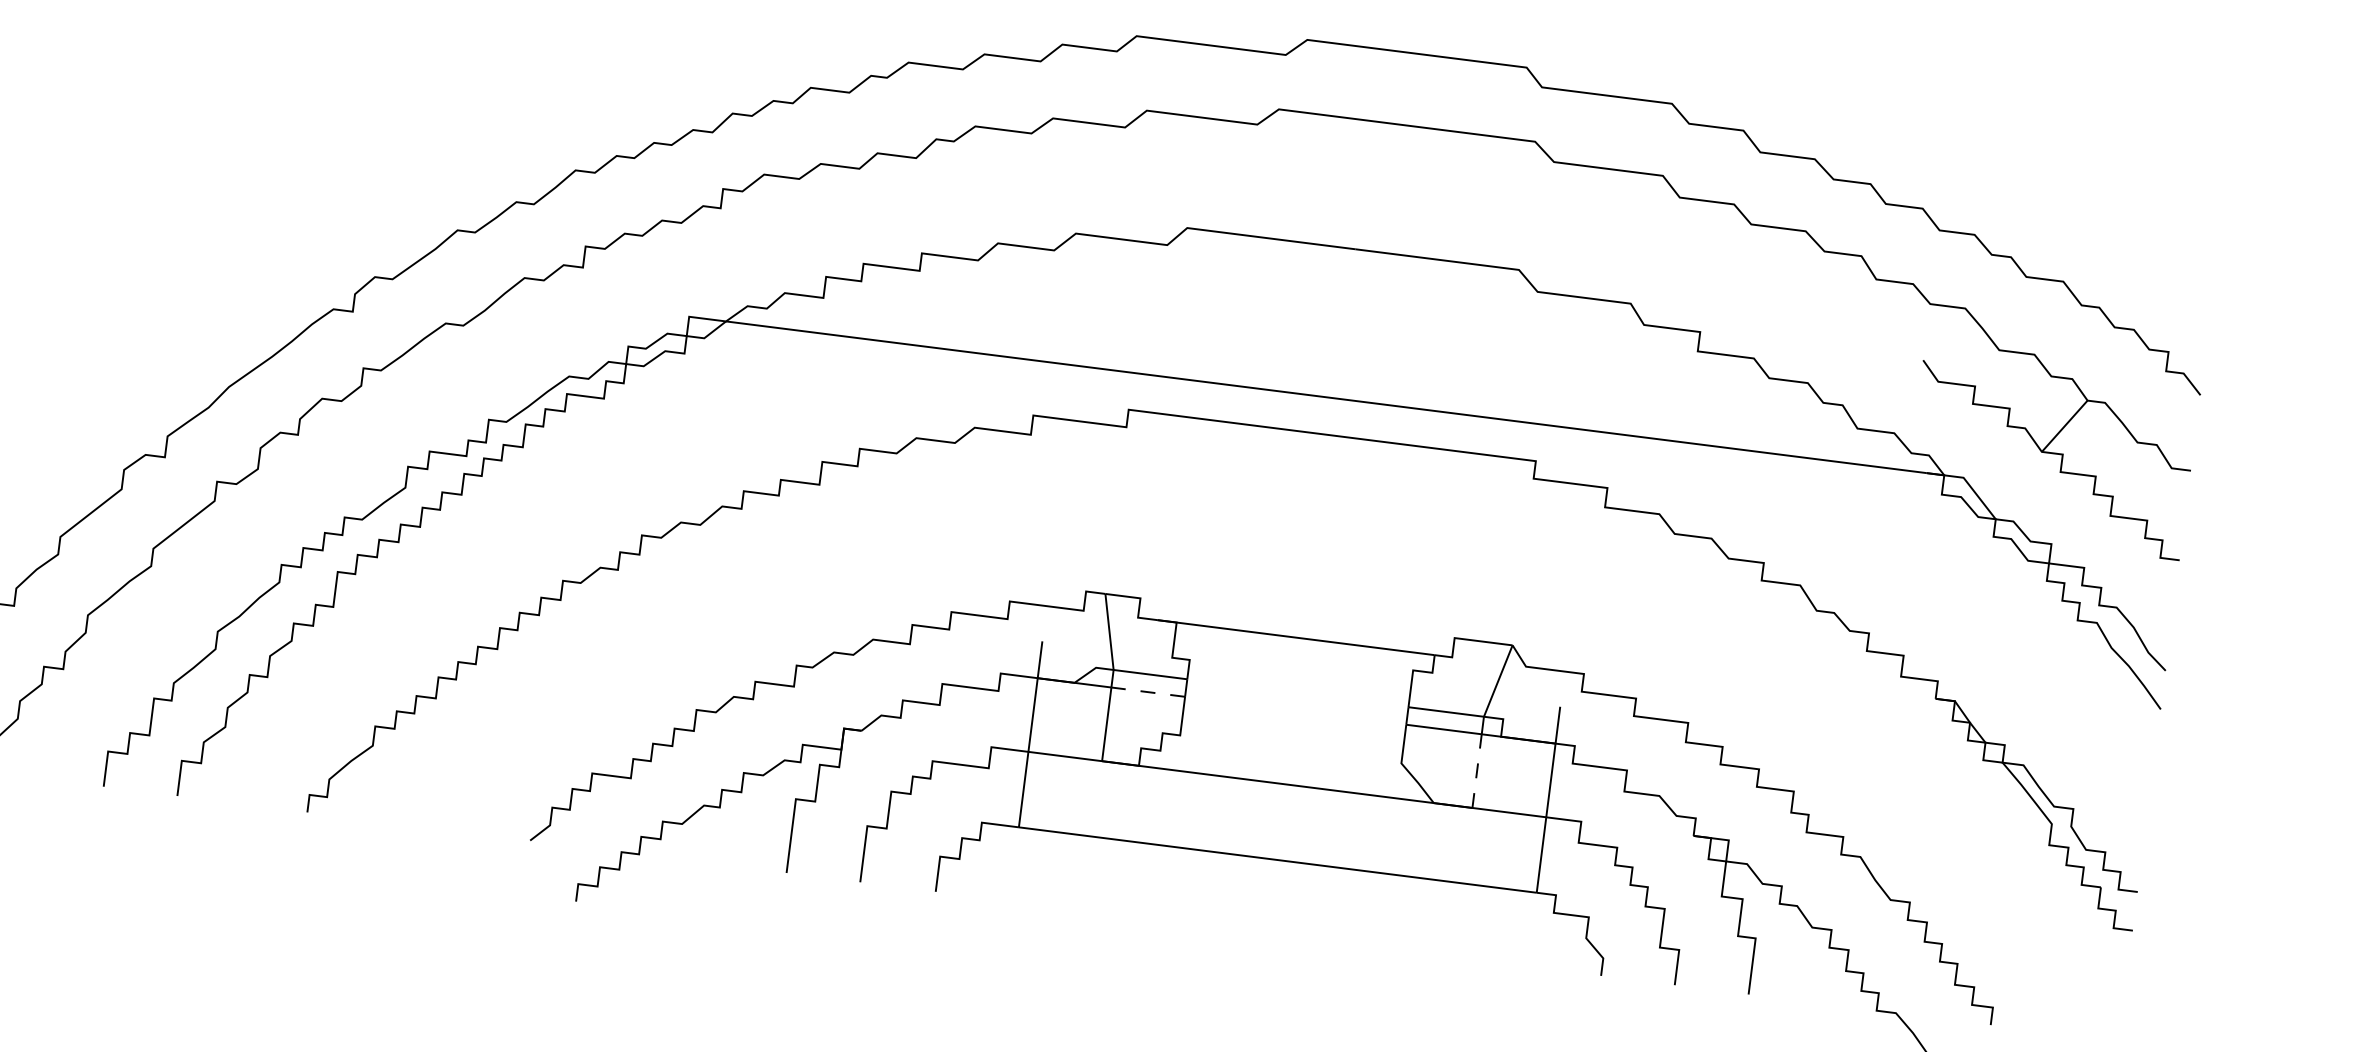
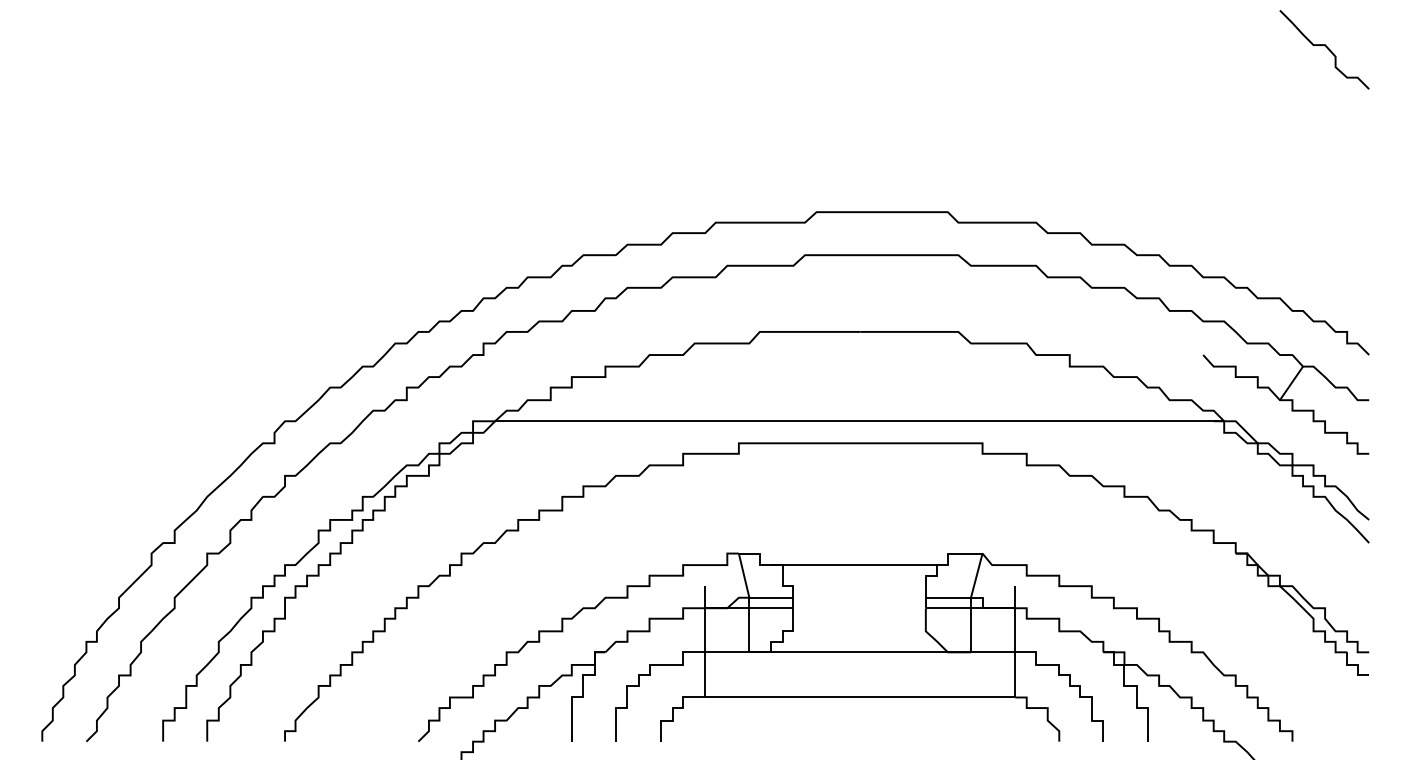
line: (1146, 692) -> (770, 608), dashed -> solid
line: (1478, 769) -> (971, 629), dashed -> solid

